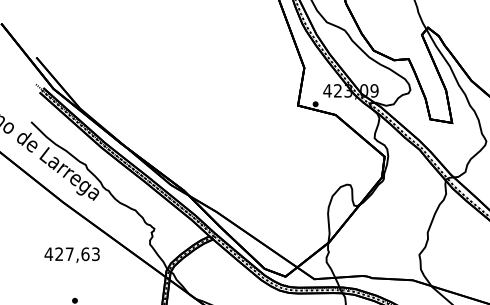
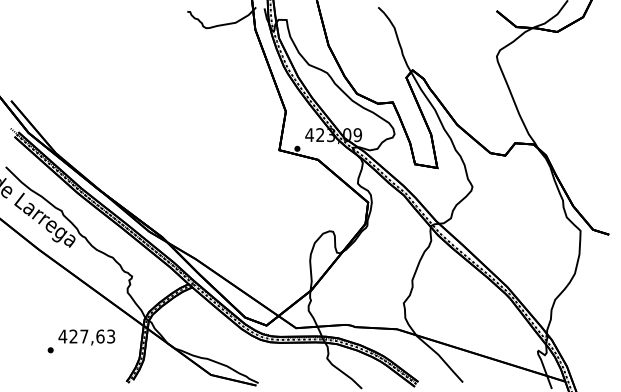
text: (71, 255) -> (86, 337), moved

